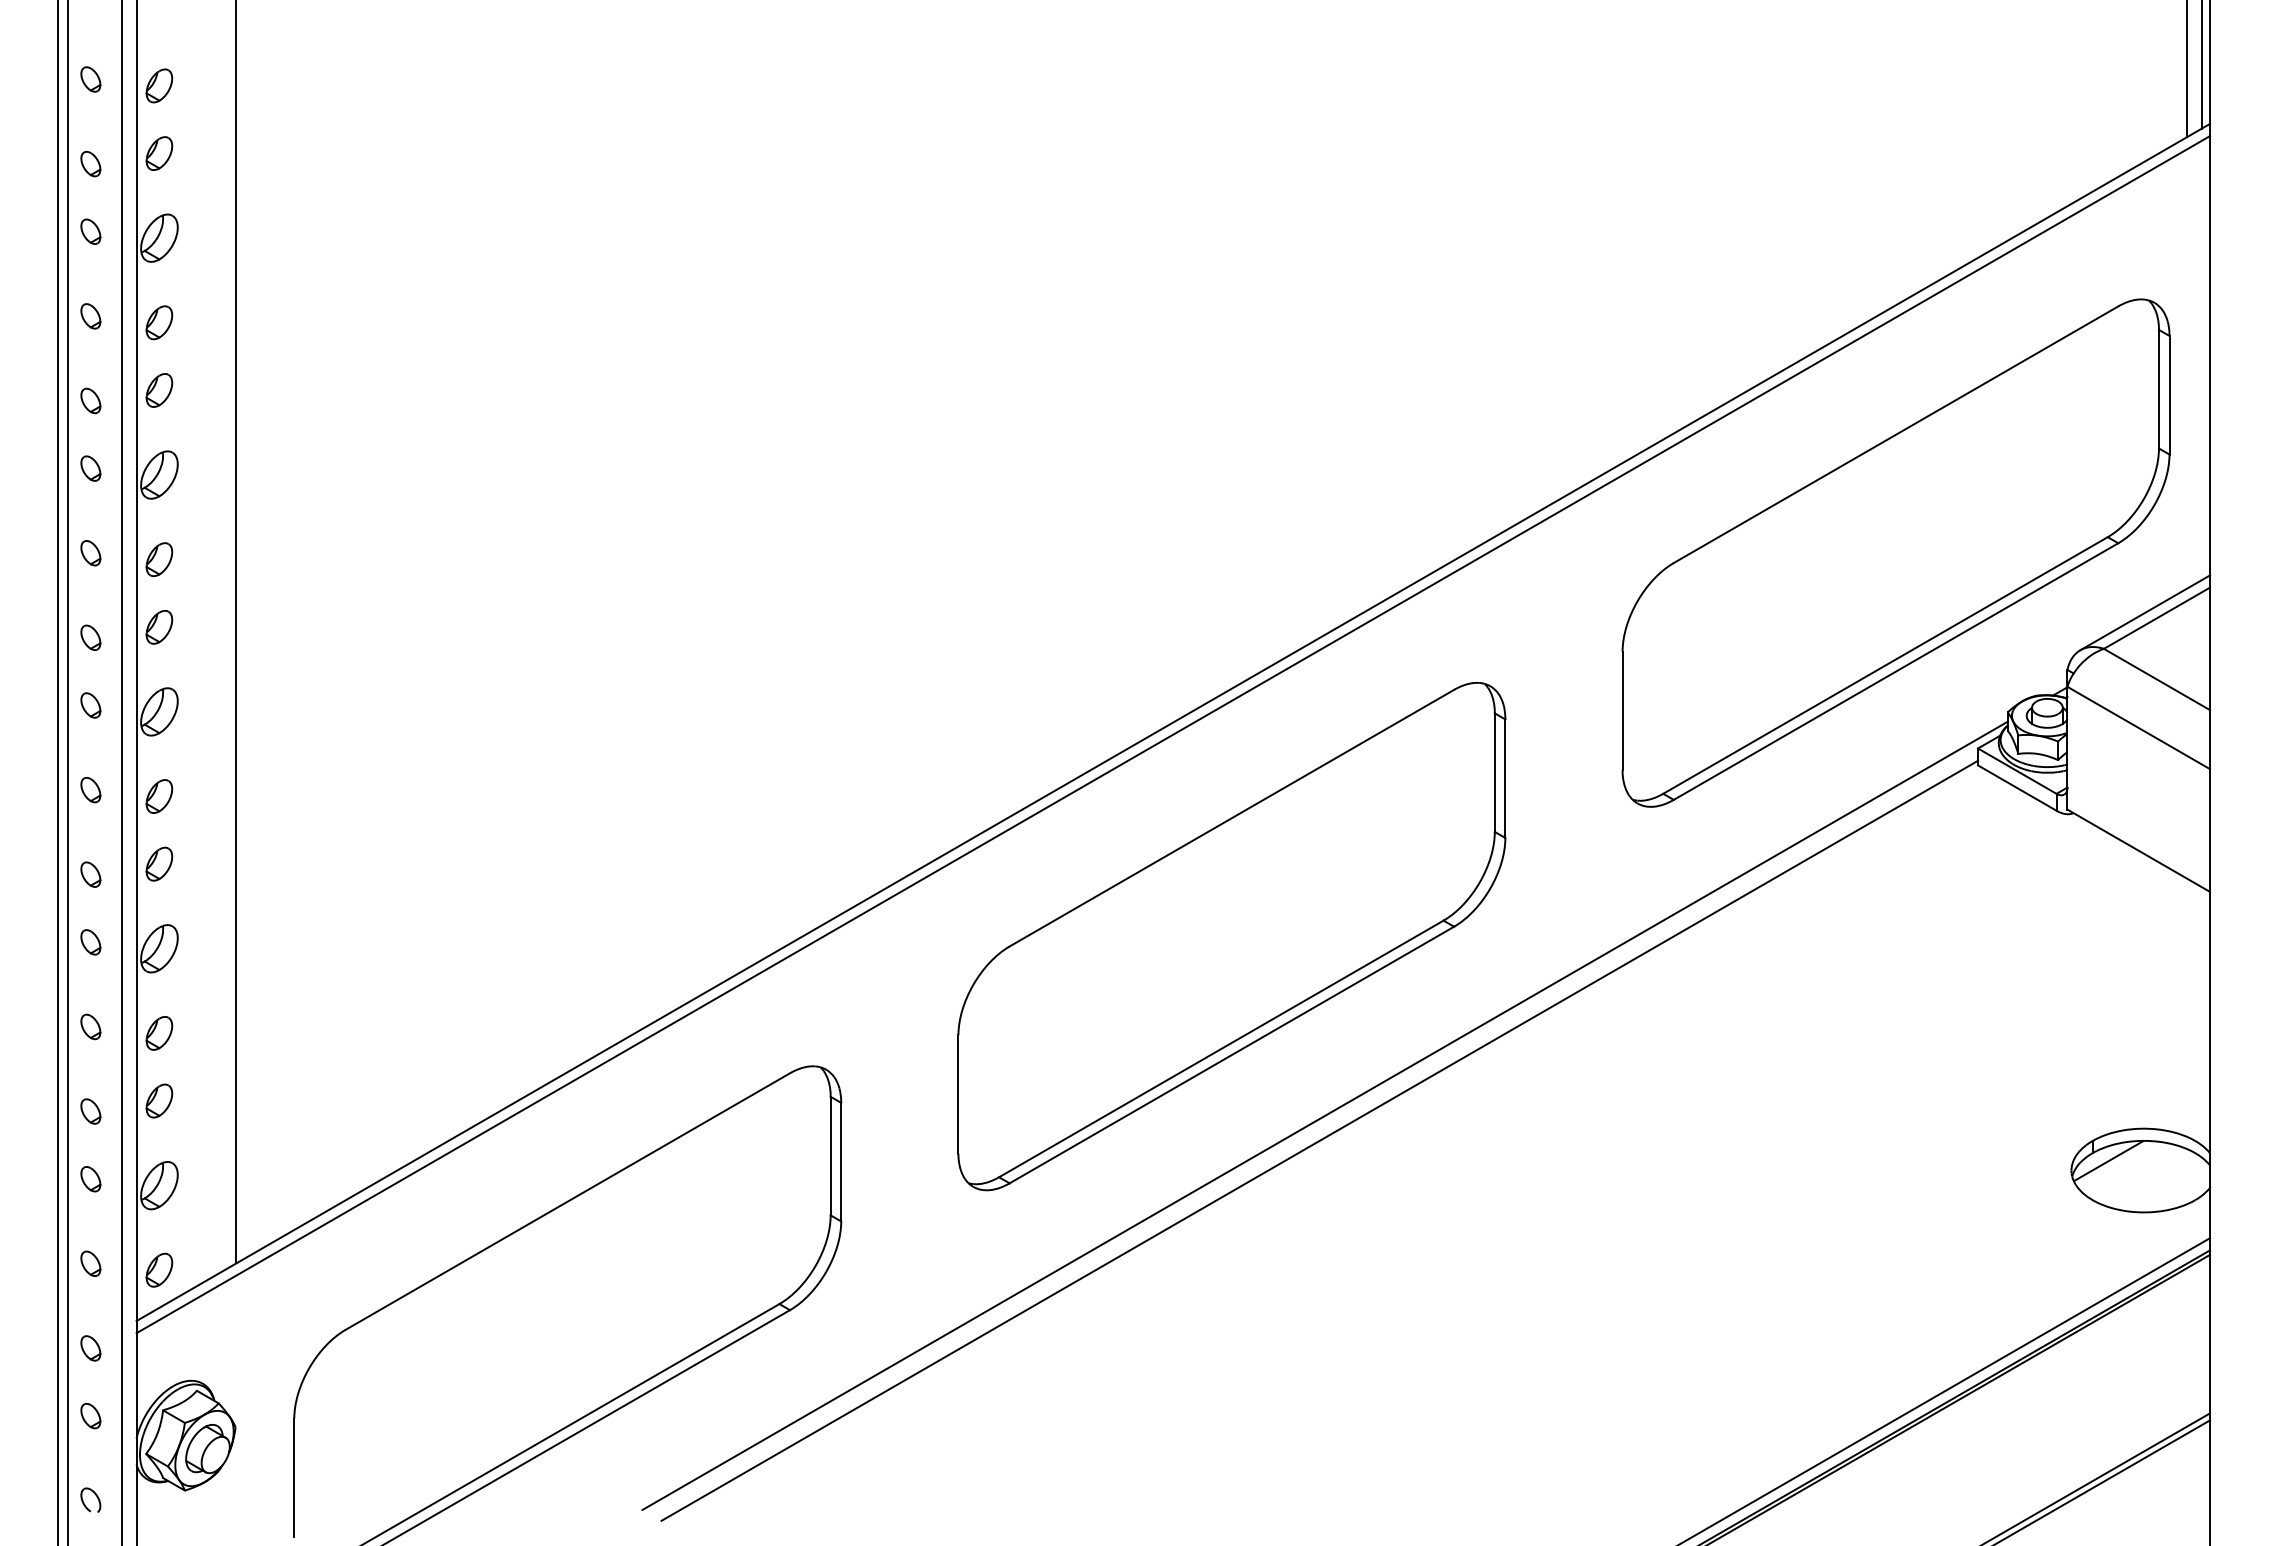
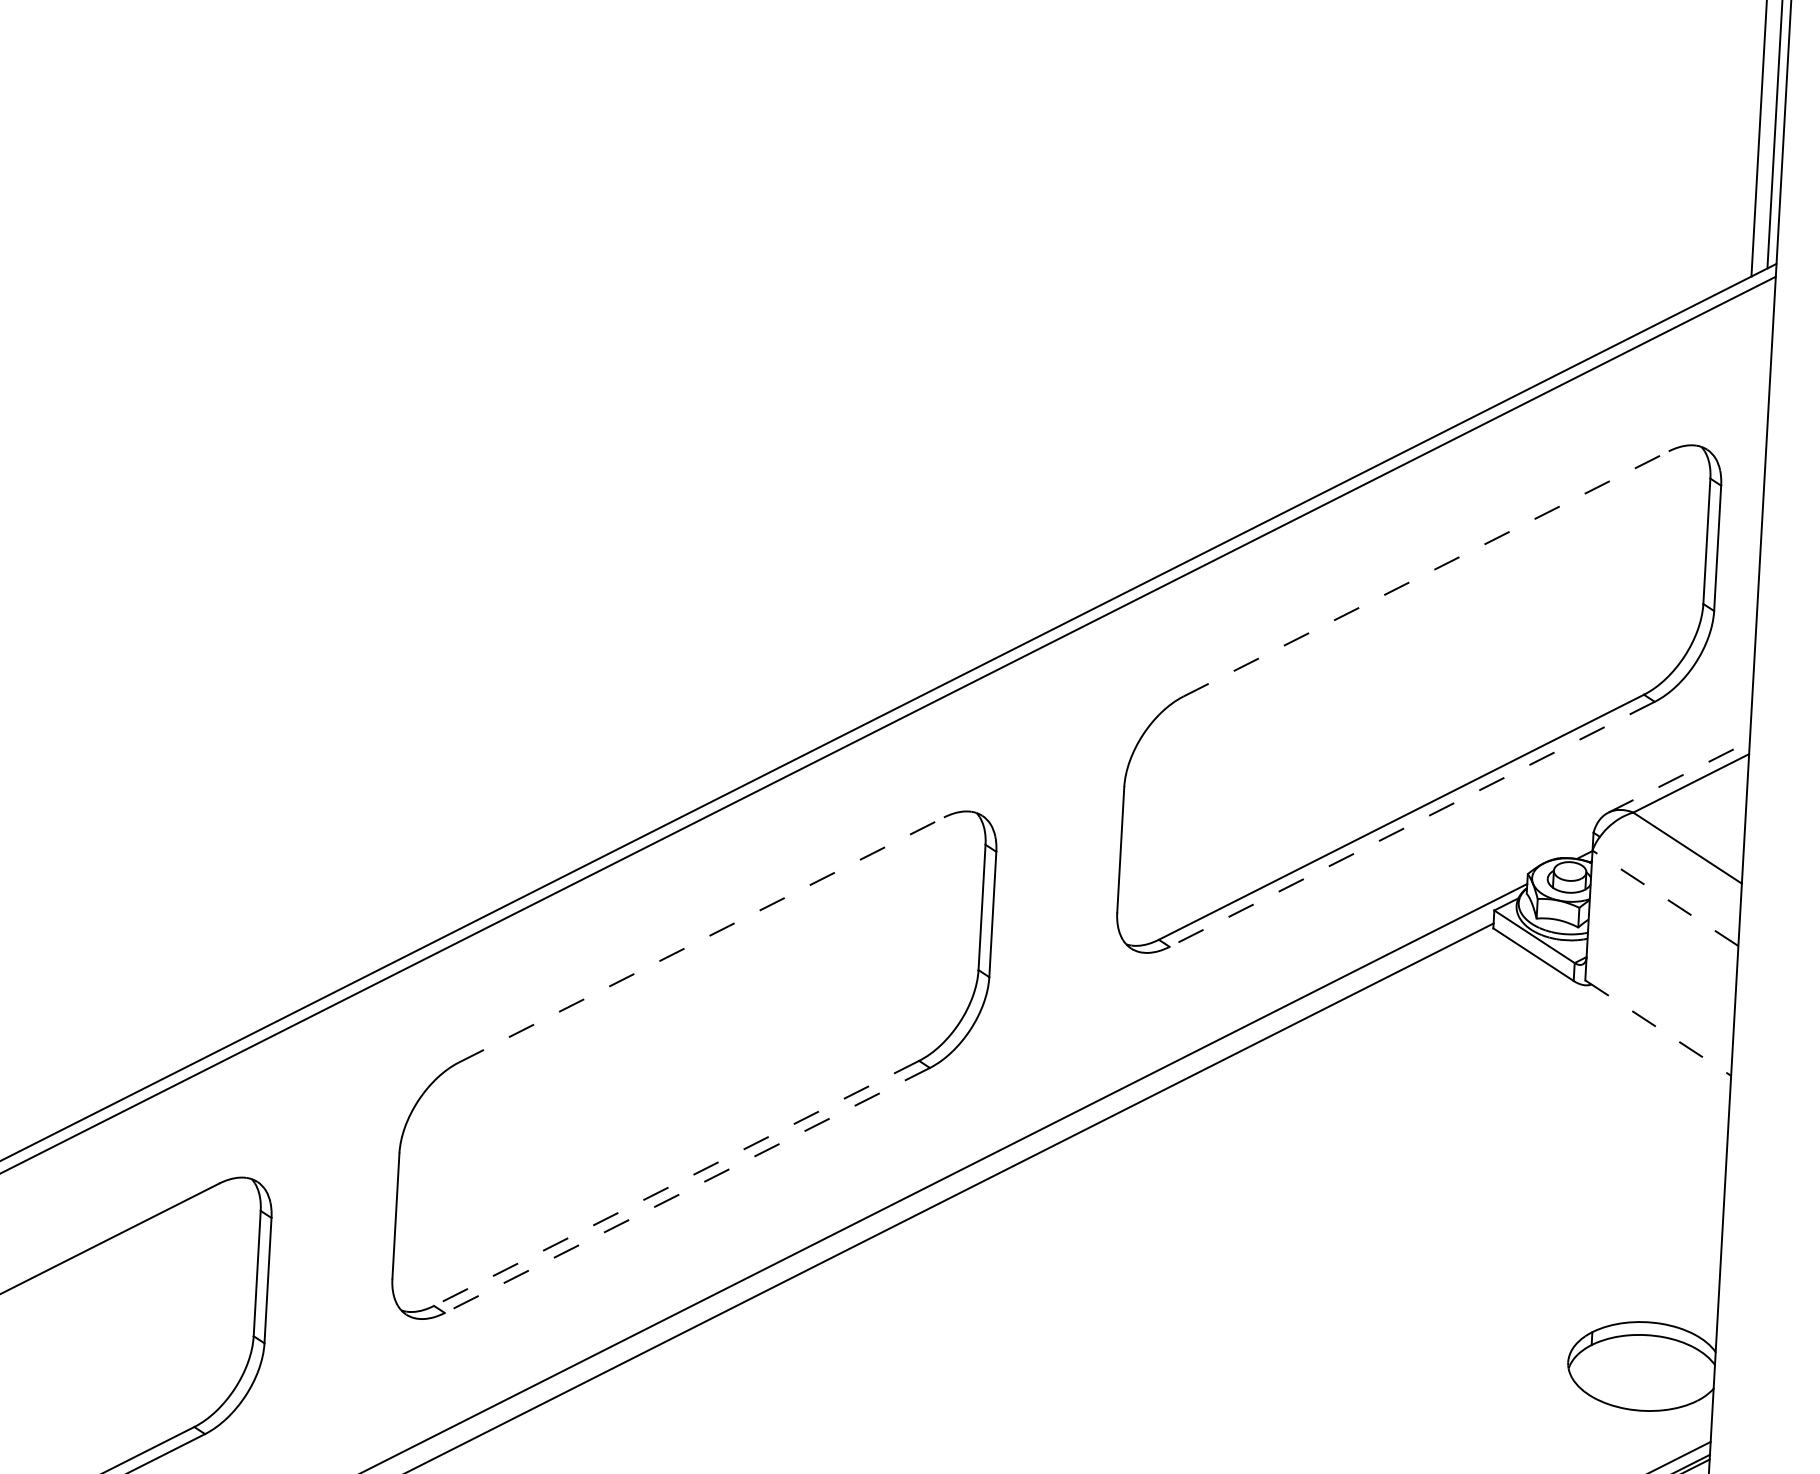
line: (1896, 434) -> (1426, 573), solid -> dashed
line: (2145, 612) -> (1679, 776), solid -> dashed
line: (1896, 671) -> (1412, 824), solid -> dashed
line: (2138, 727) -> (1665, 897), solid -> dashed
line: (1231, 818) -> (700, 940), solid -> dashed
line: (2139, 851) -> (1658, 1028), solid -> dashed
line: (1221, 1048) -> (676, 1182), solid -> dashed
line: (1231, 1055) -> (686, 1190), solid -> dashed
line: (2108, 1160) -> (1607, 1353), removed

